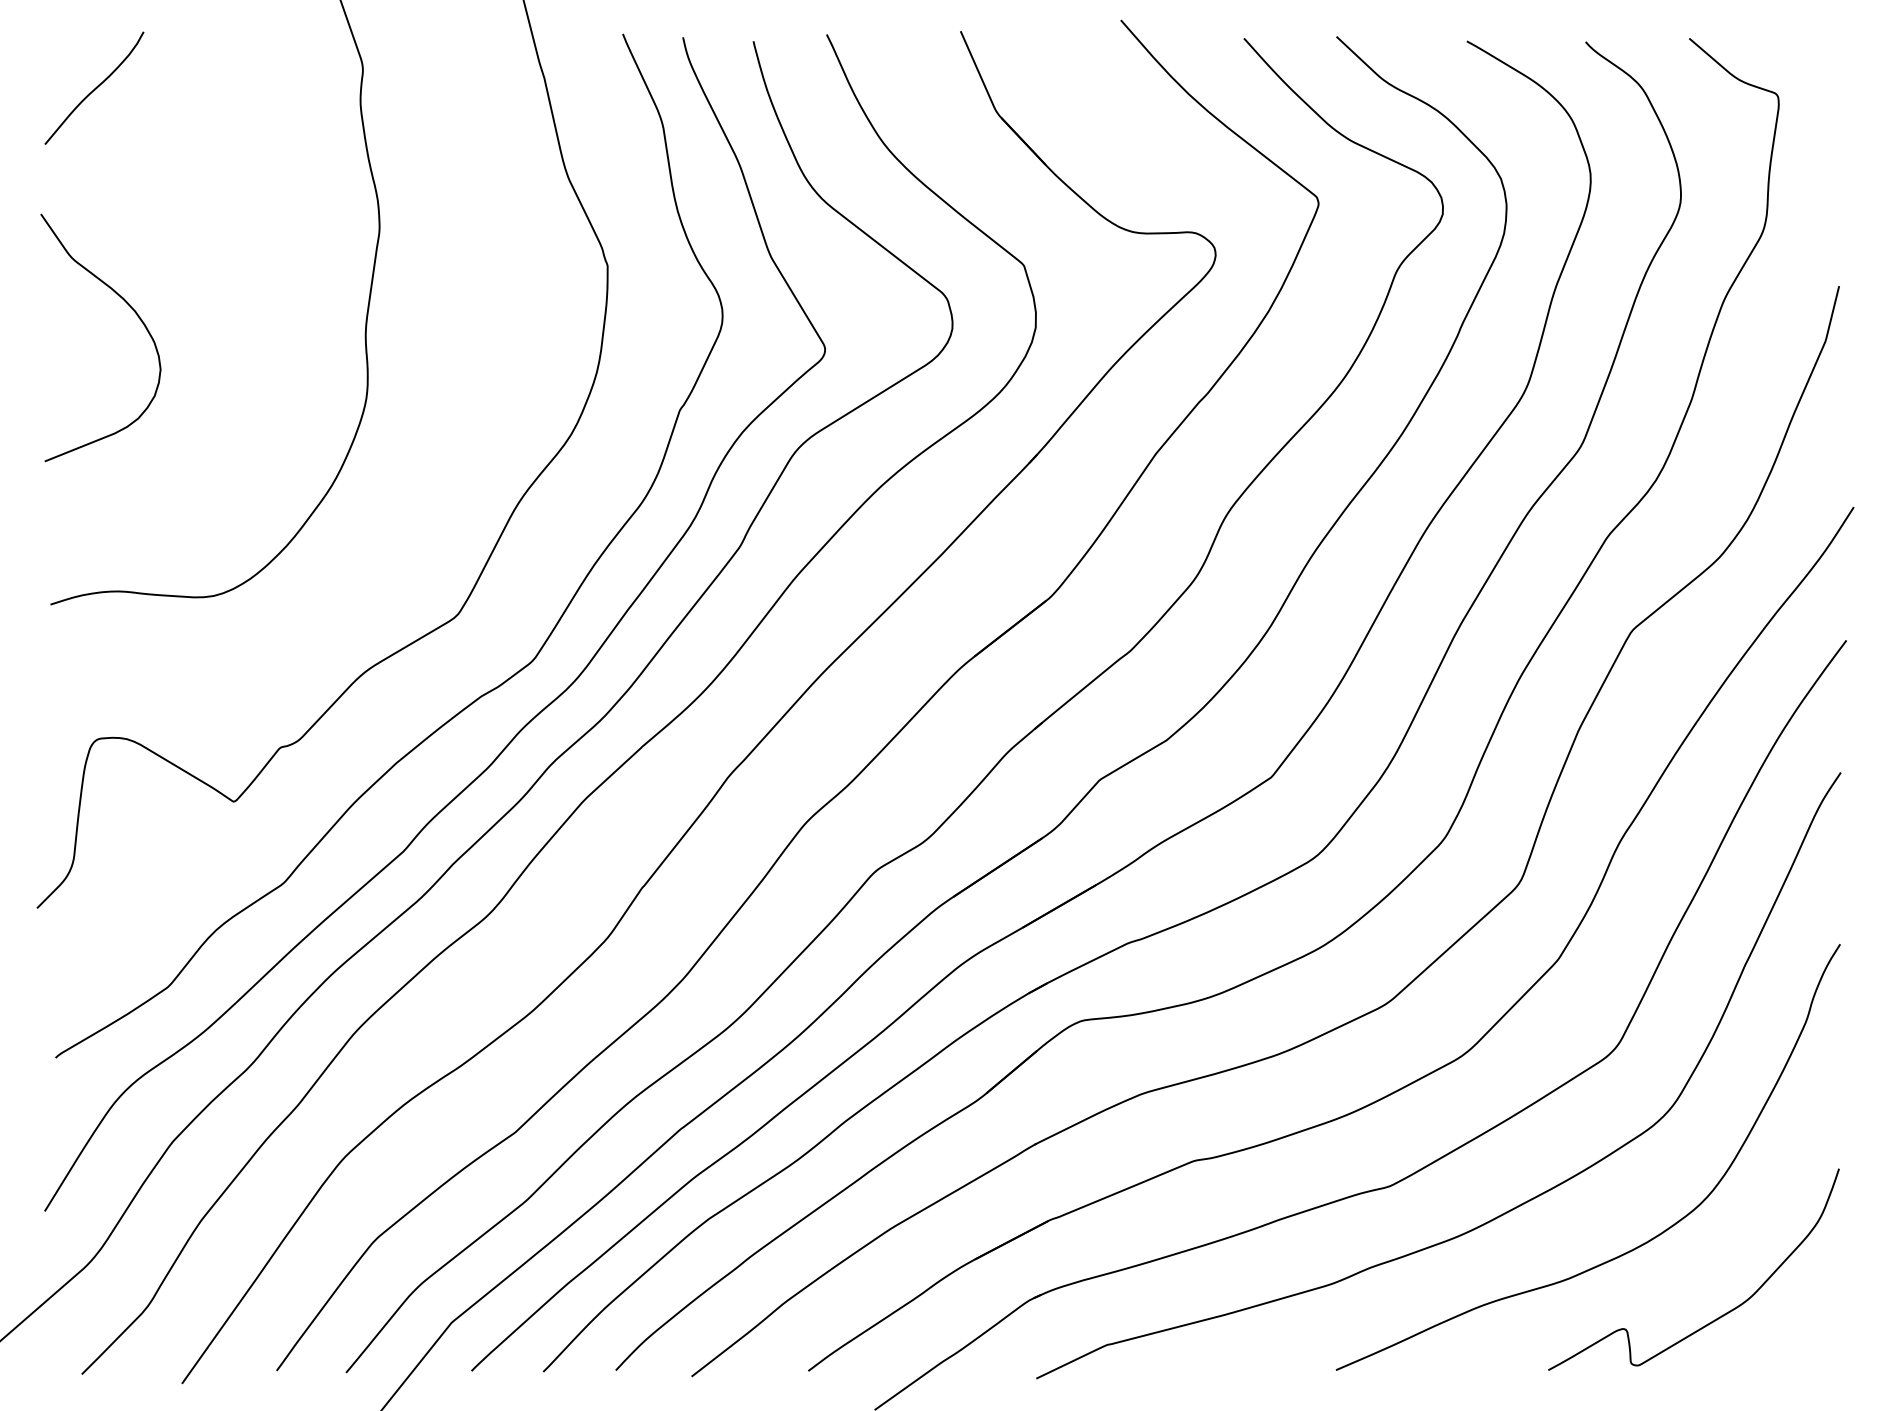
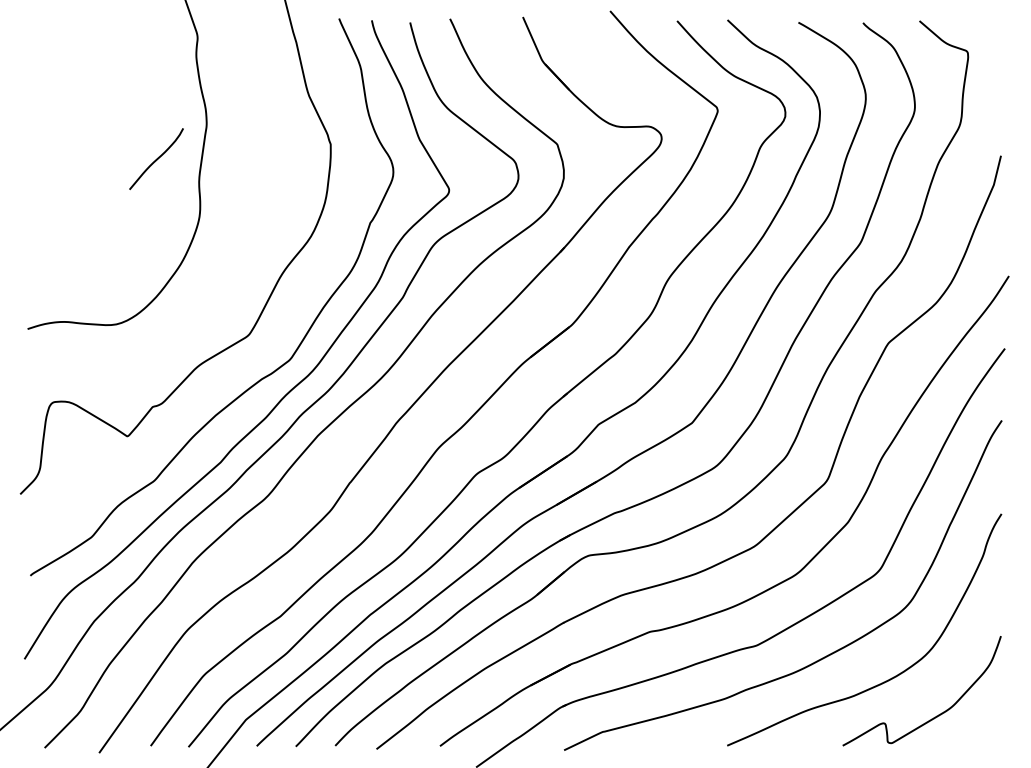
curve: (94, 87) -> (156, 158), moved
curve: (134, 315) -> (73, 171), removed

